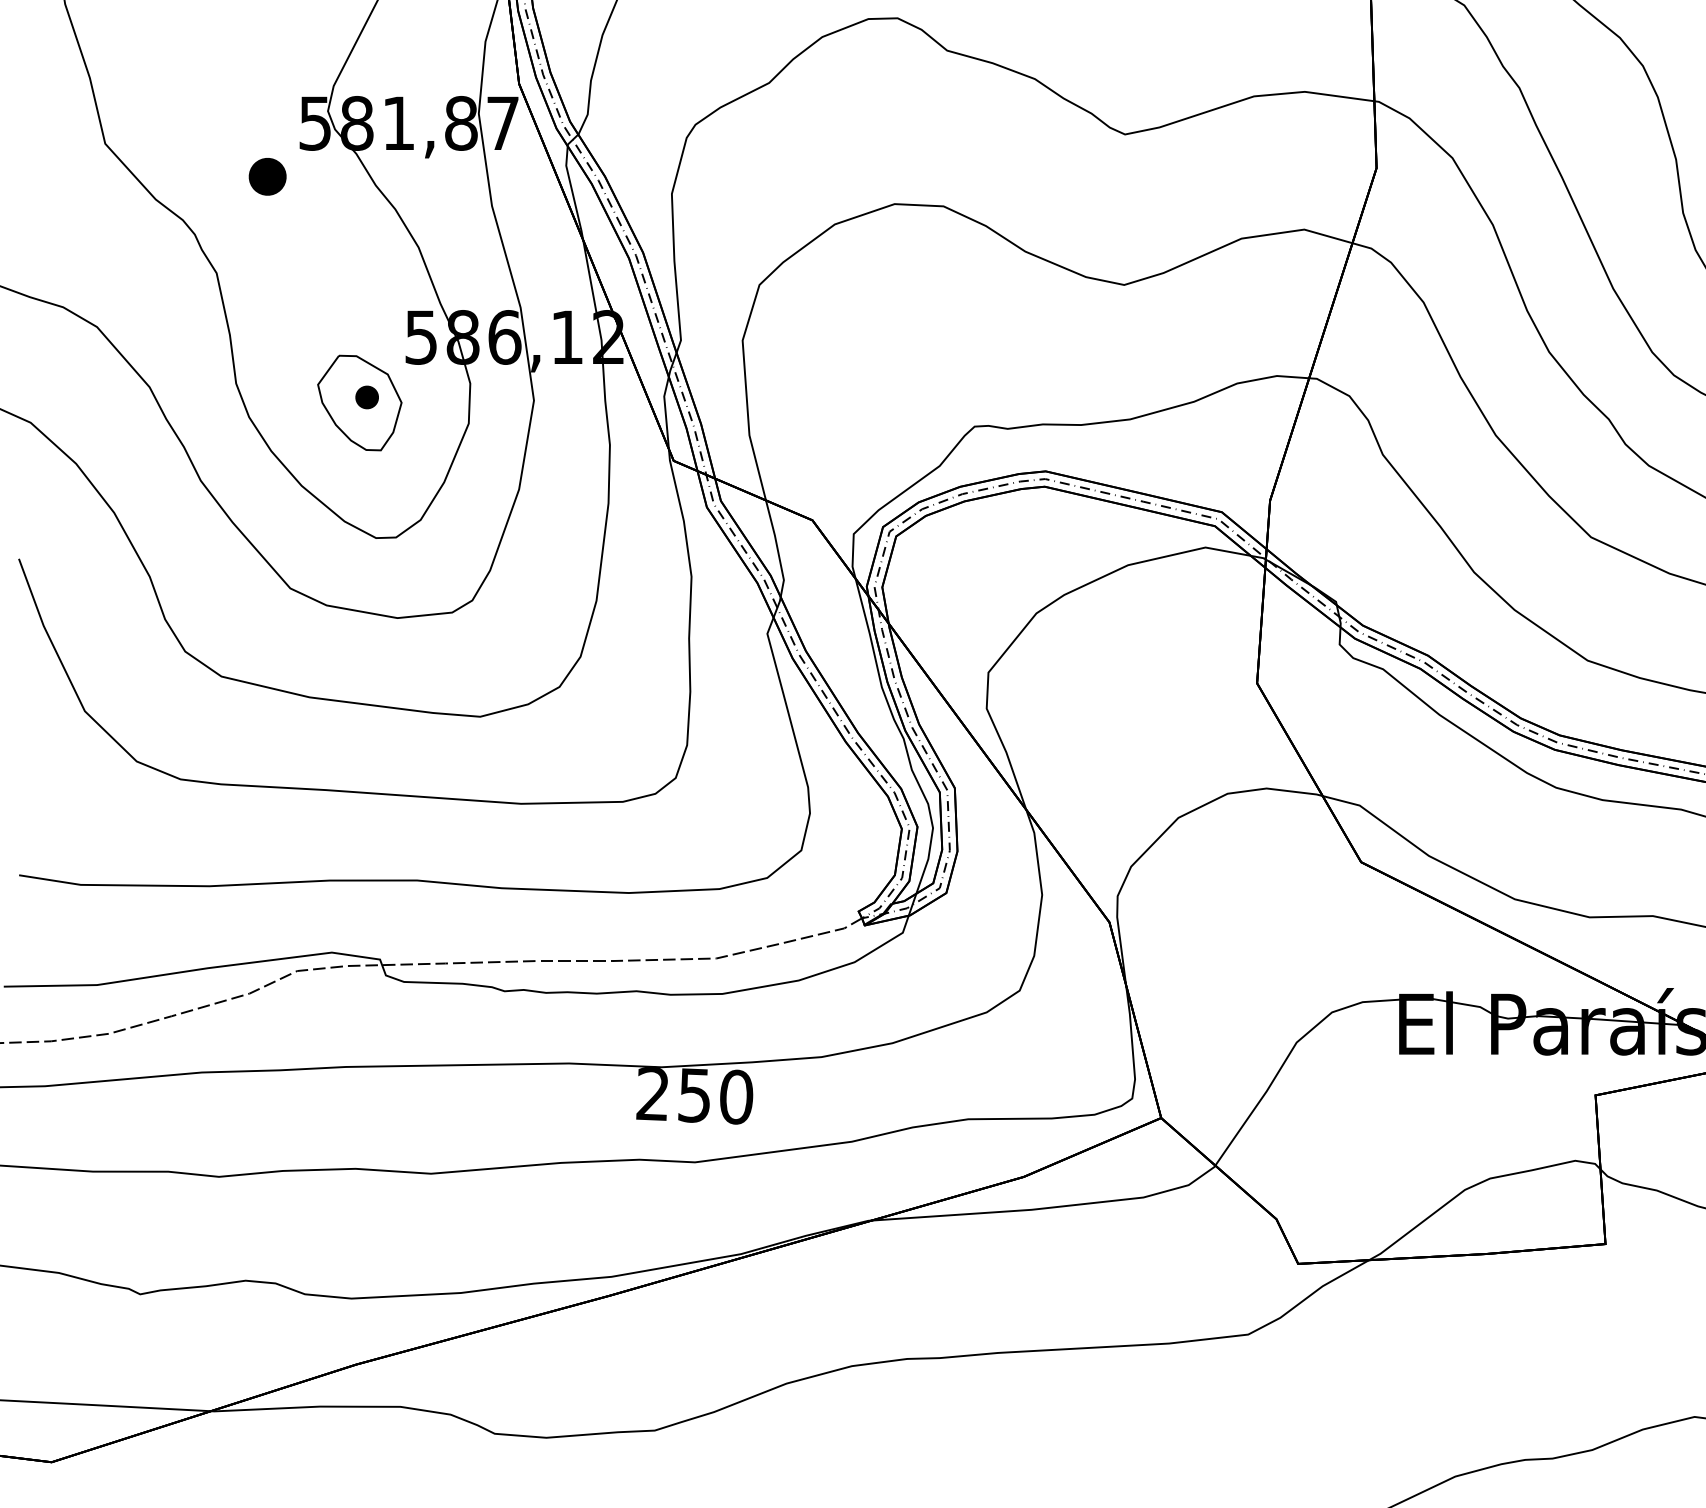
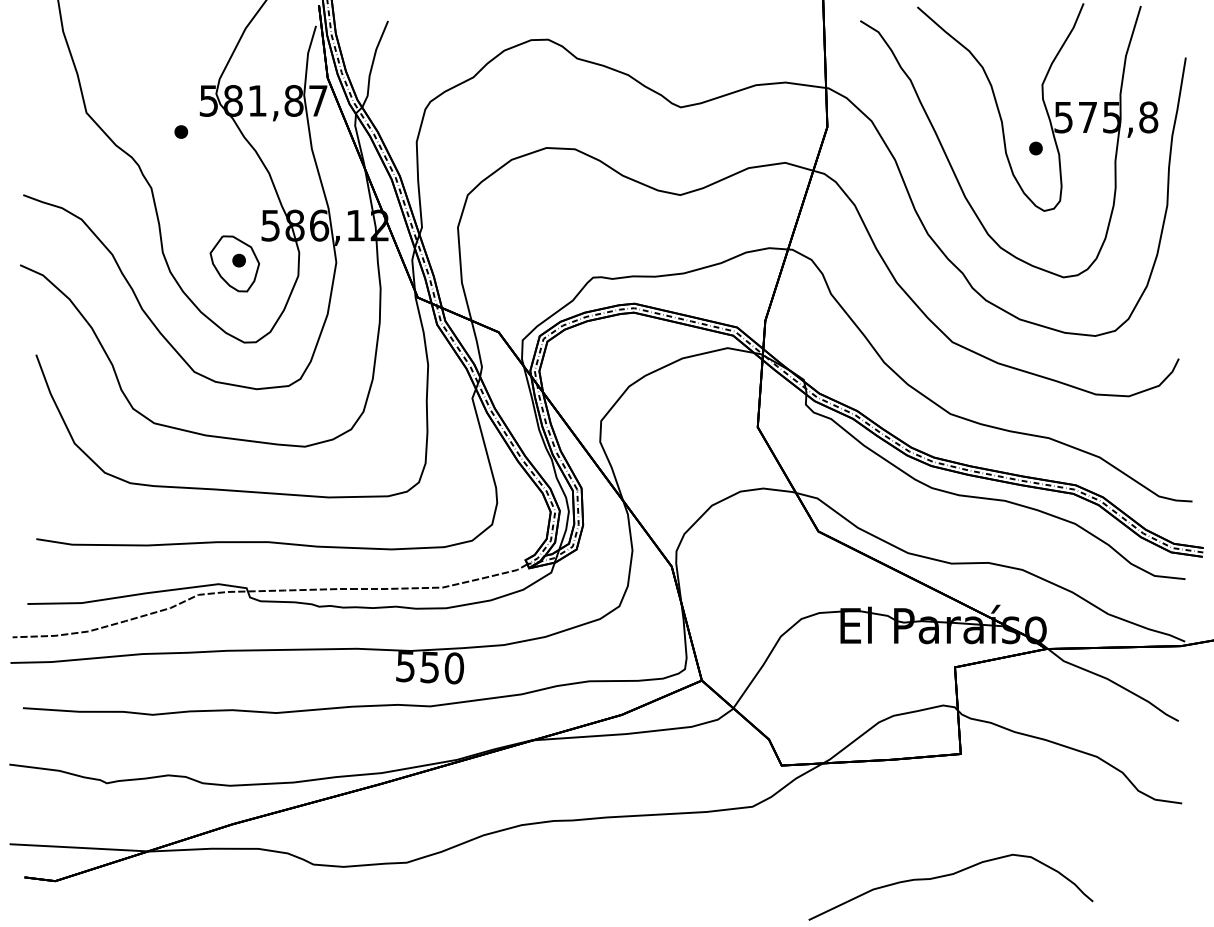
part: (268, 175) -> (181, 131), size x0.62
text: (652, 1093) -> (405, 666), 250 -> 550

